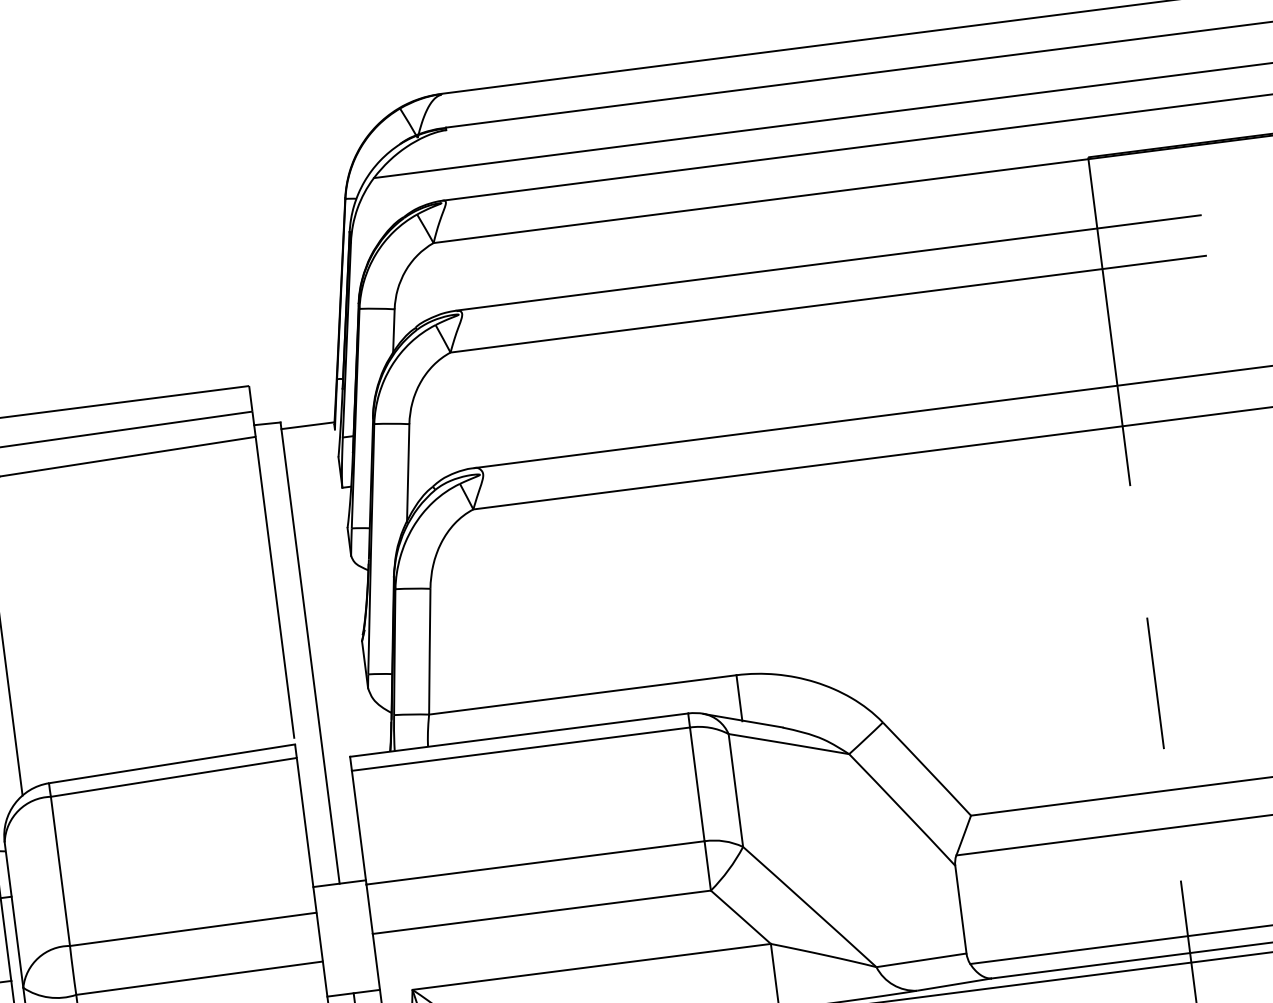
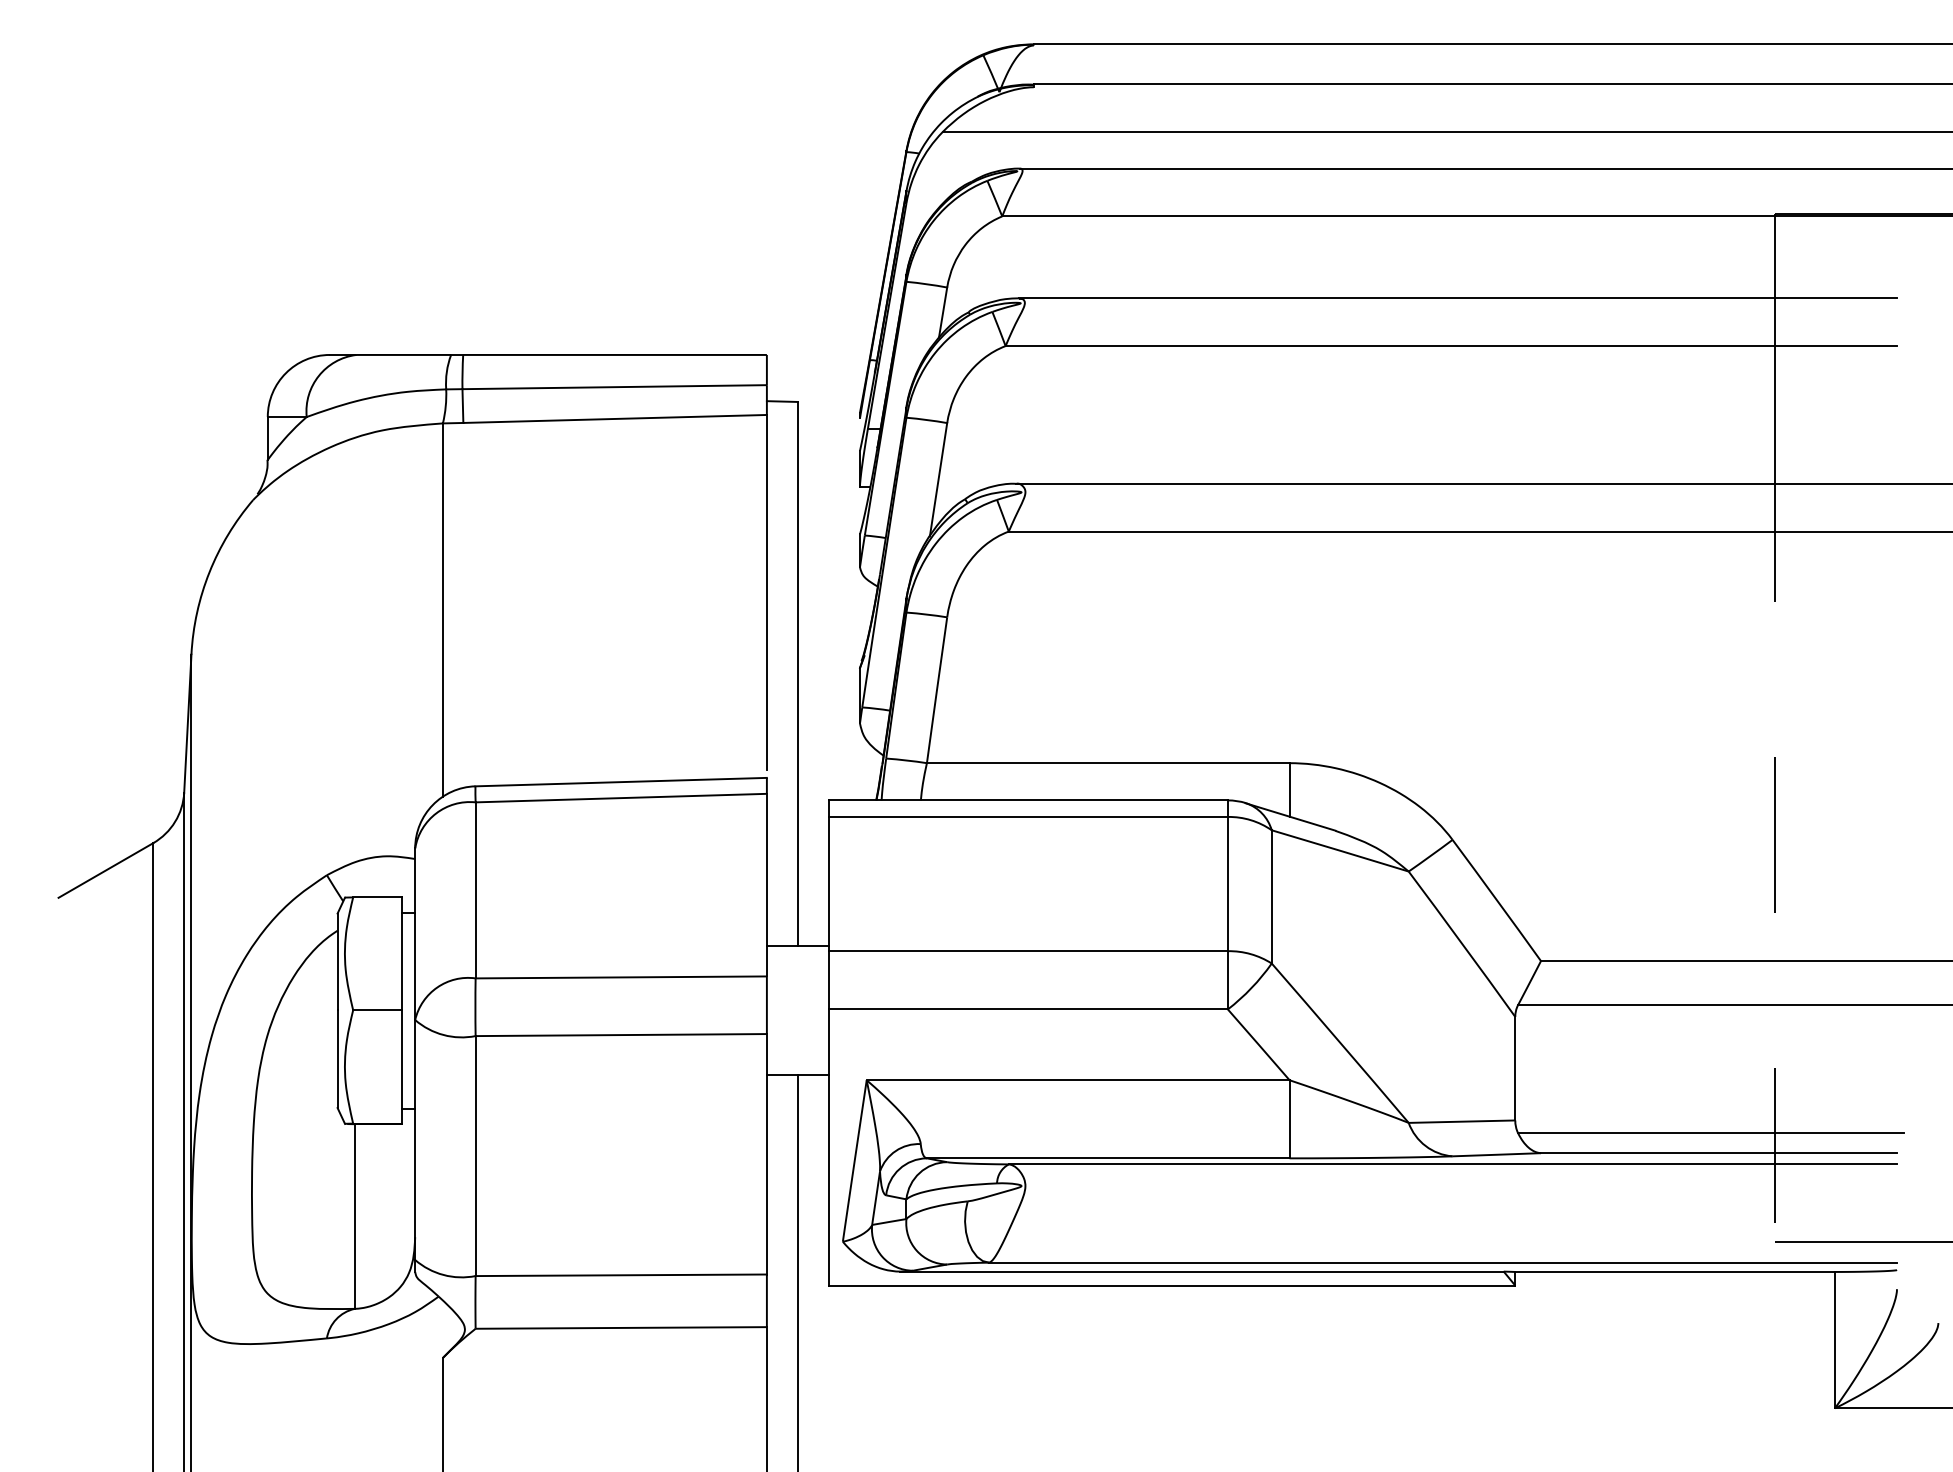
line: (307, 425) -> (828, 409), removed

